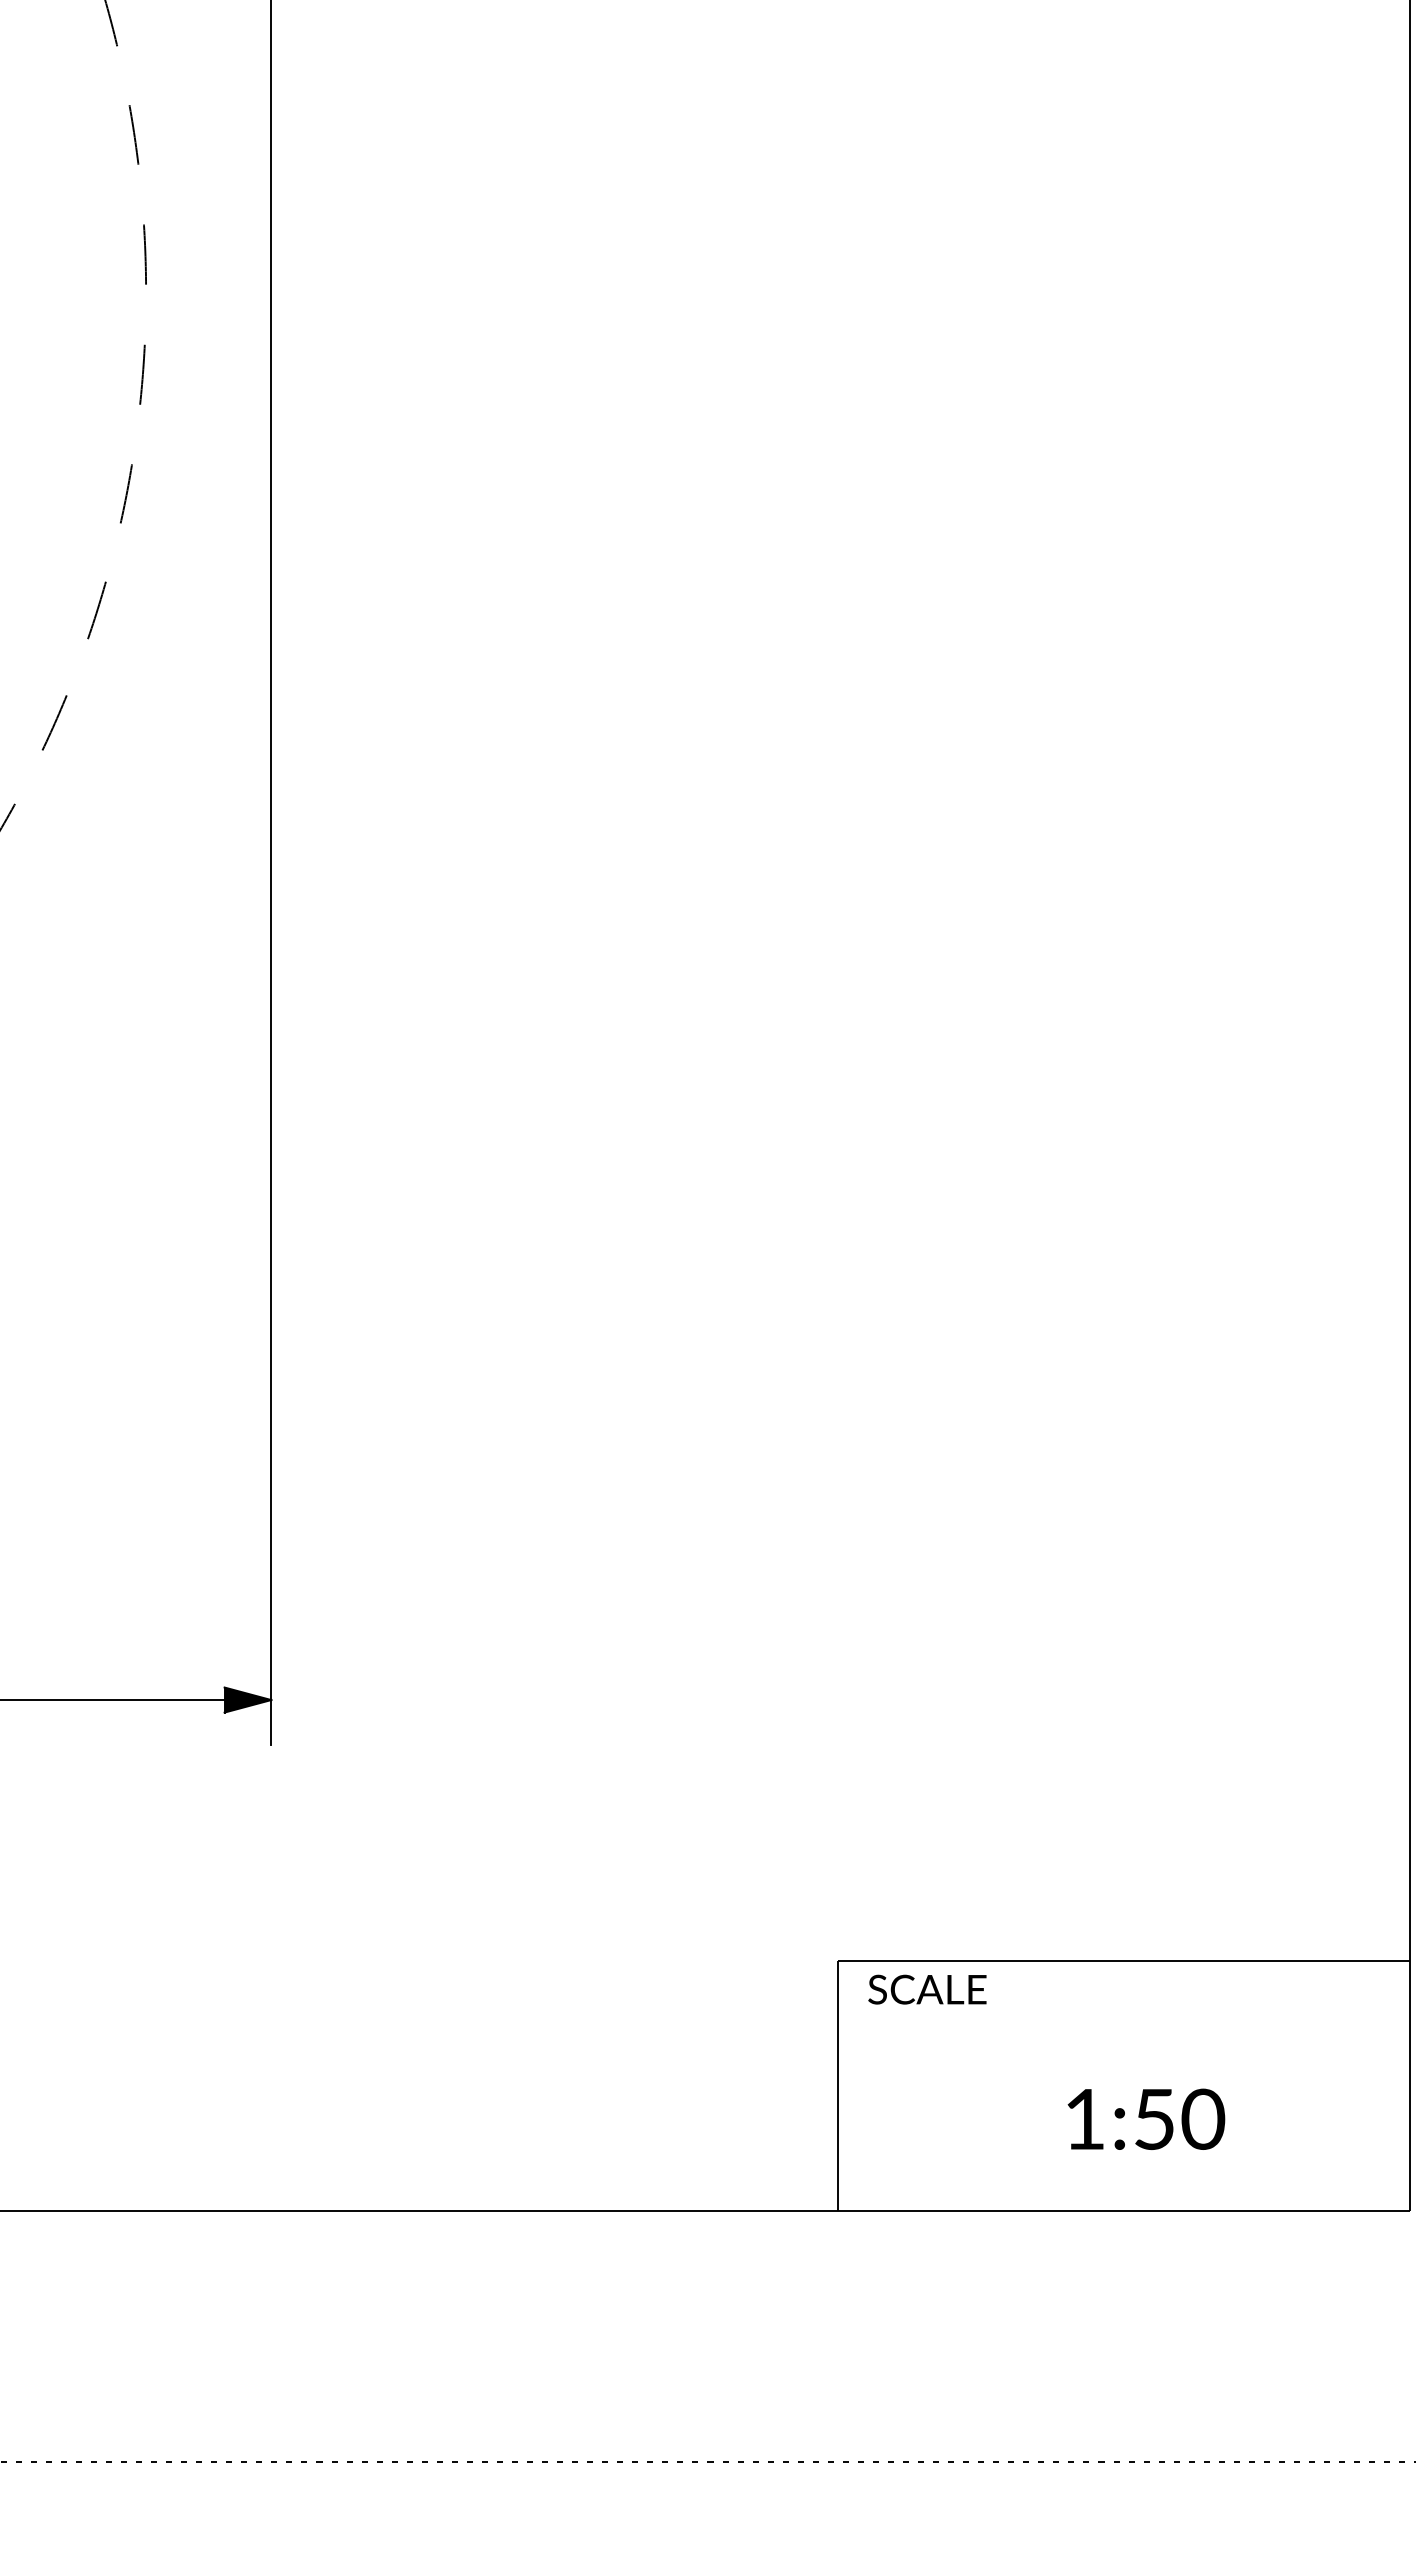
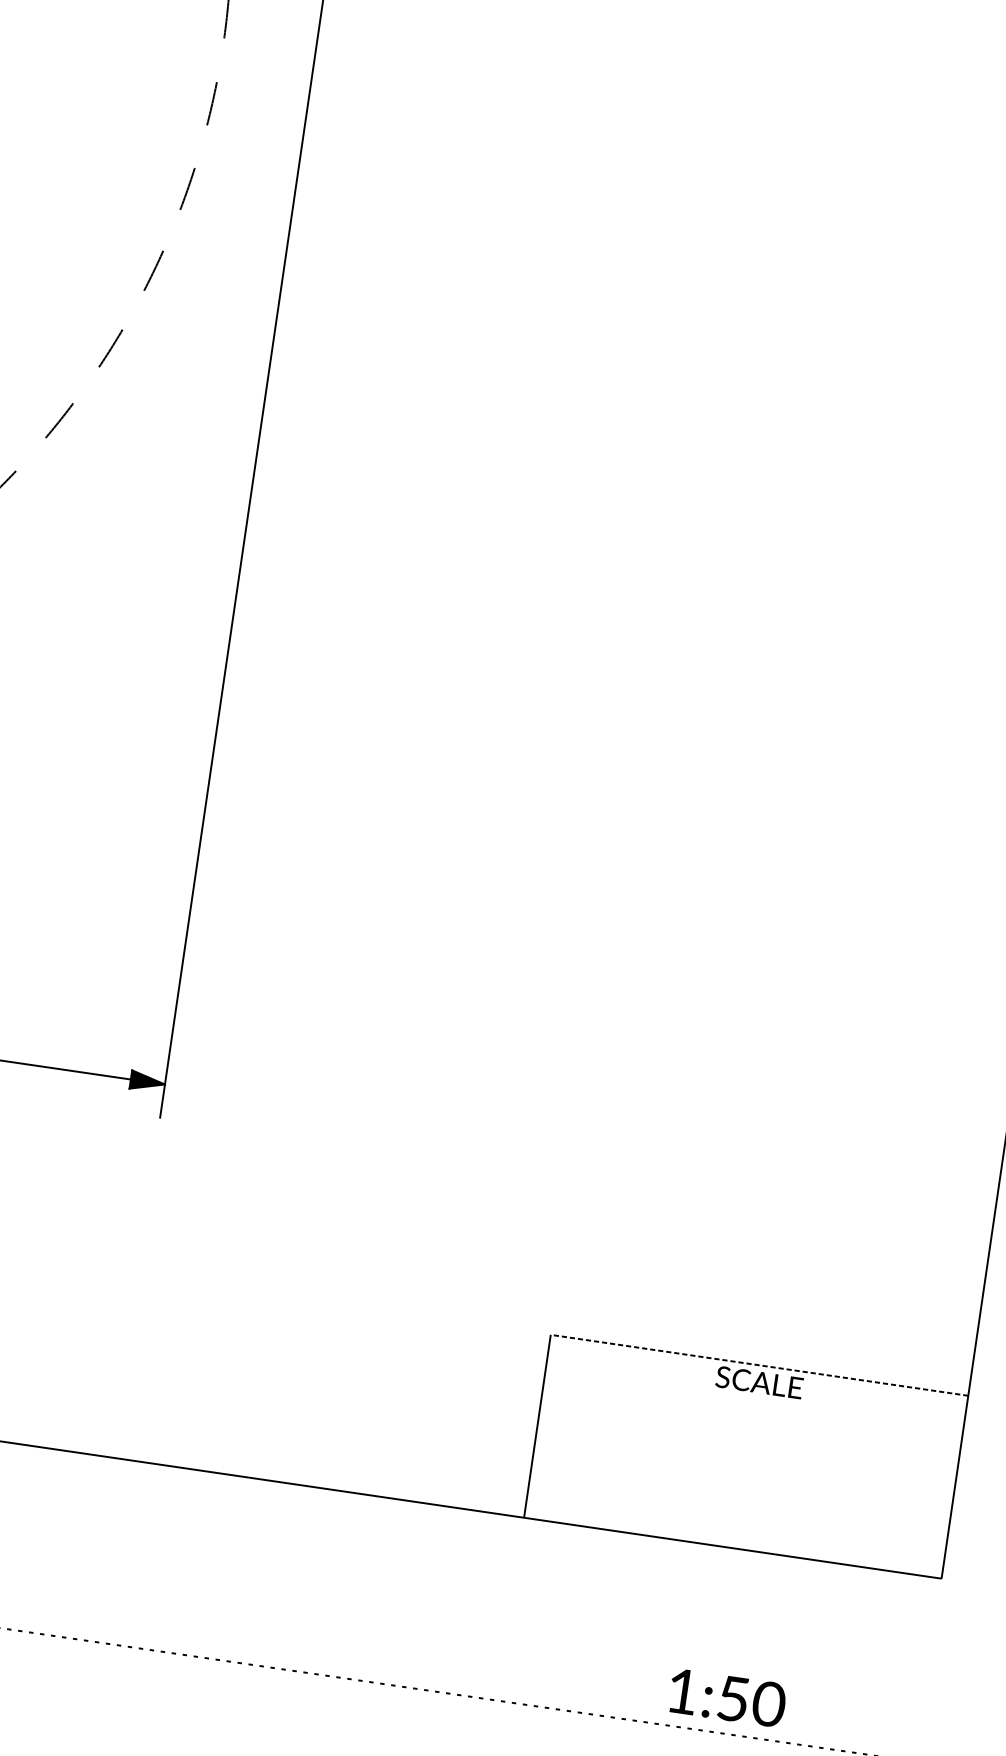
line: (1123, 1960) -> (759, 1365), solid -> dashed
text: (927, 1989) -> (759, 1382), moved
text: (1146, 2118) -> (727, 1697), moved

